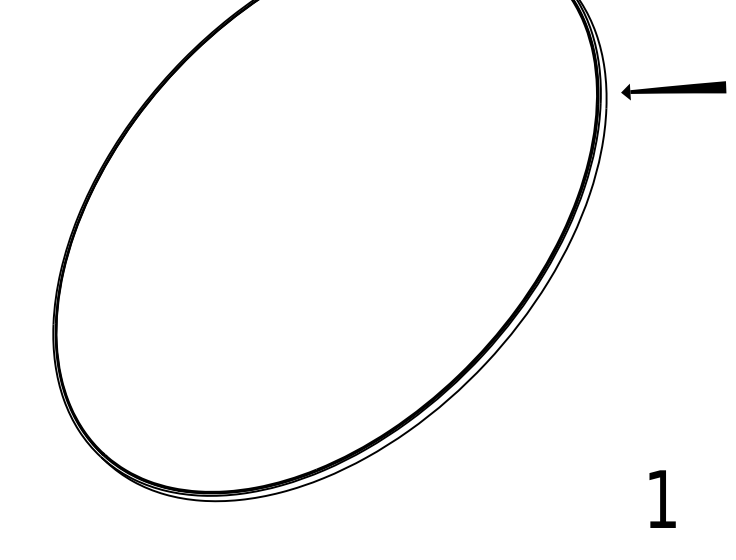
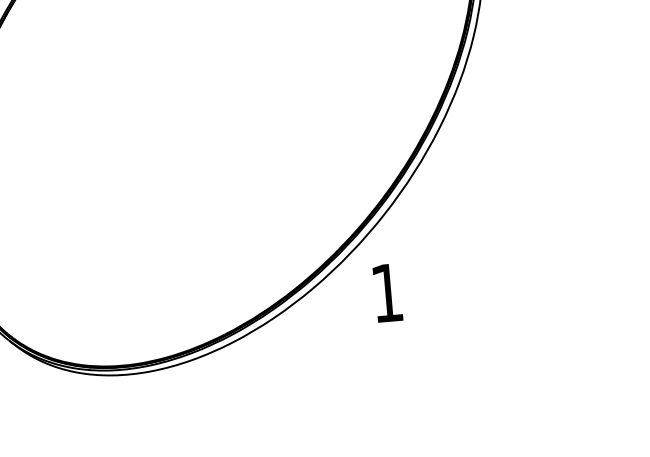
text: (662, 498) -> (387, 292), moved

